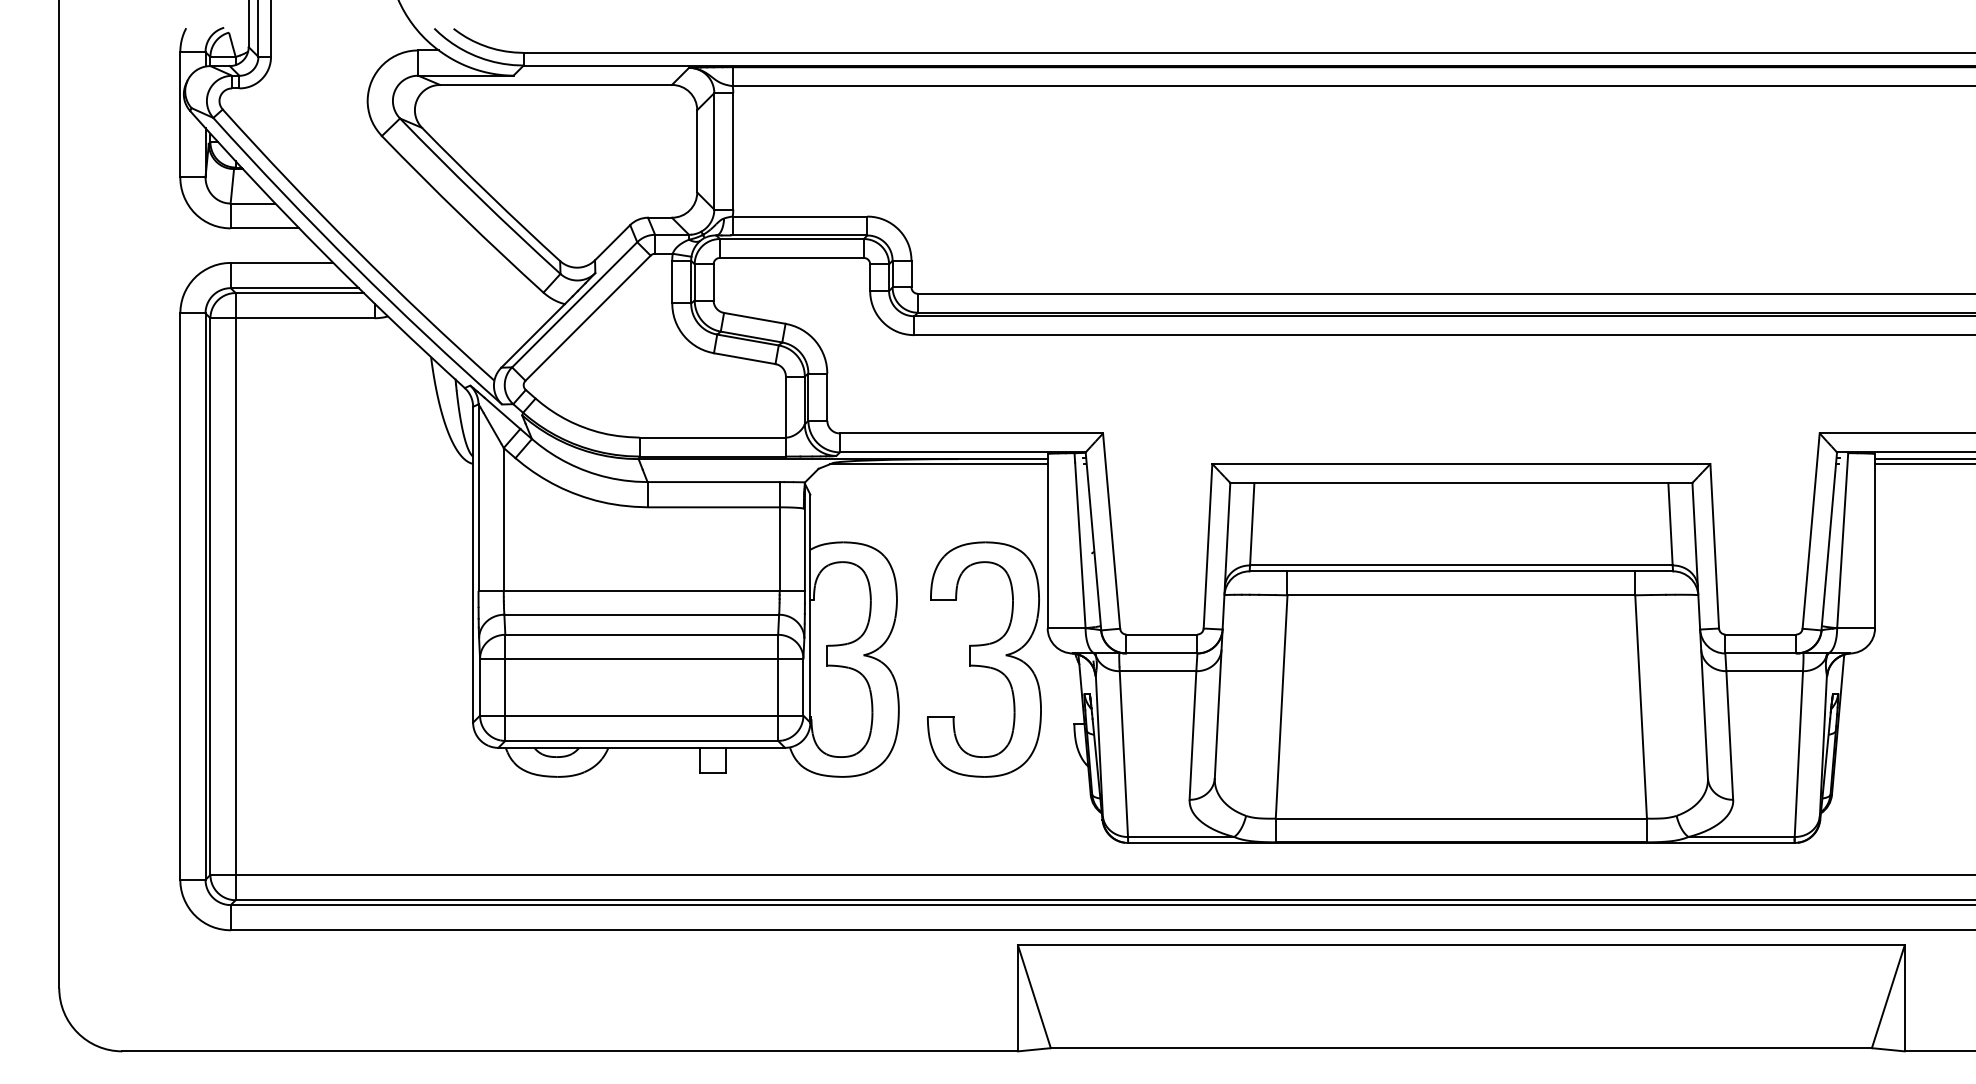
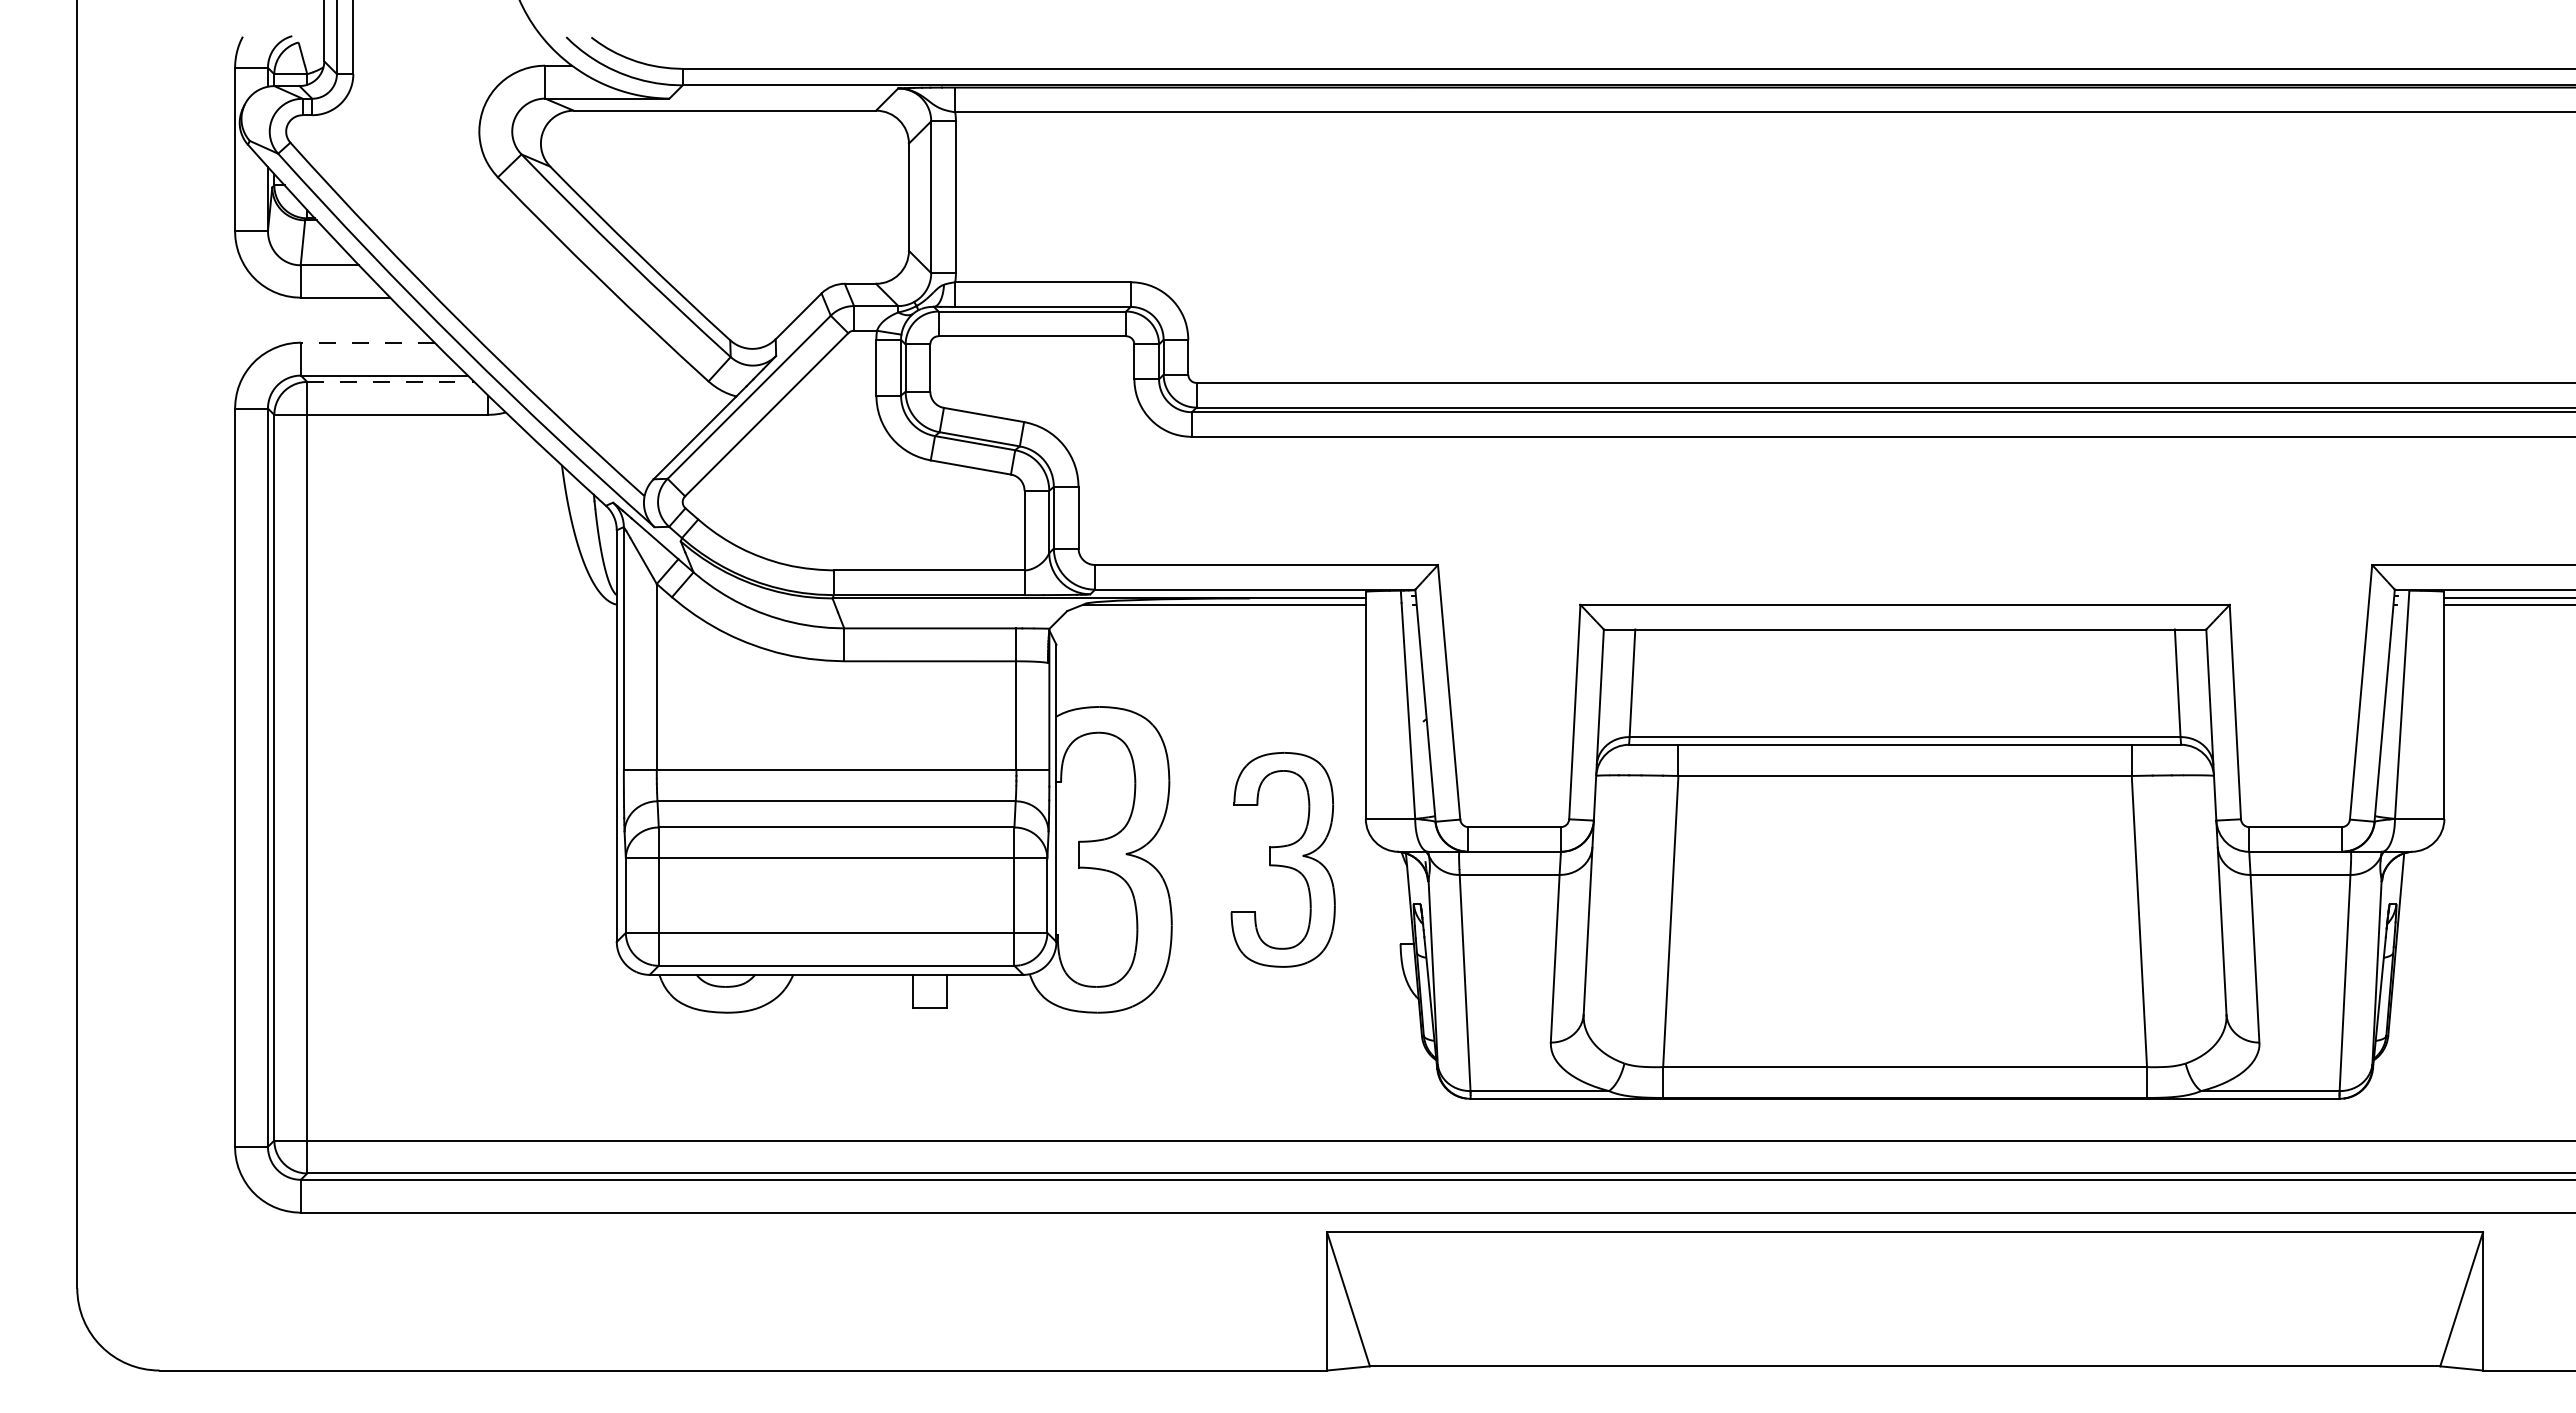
line: (281, 262) -> (367, 342), solid -> dashed
line: (299, 292) -> (390, 381), solid -> dashed
part: (983, 659) -> (1282, 859), size x0.7

